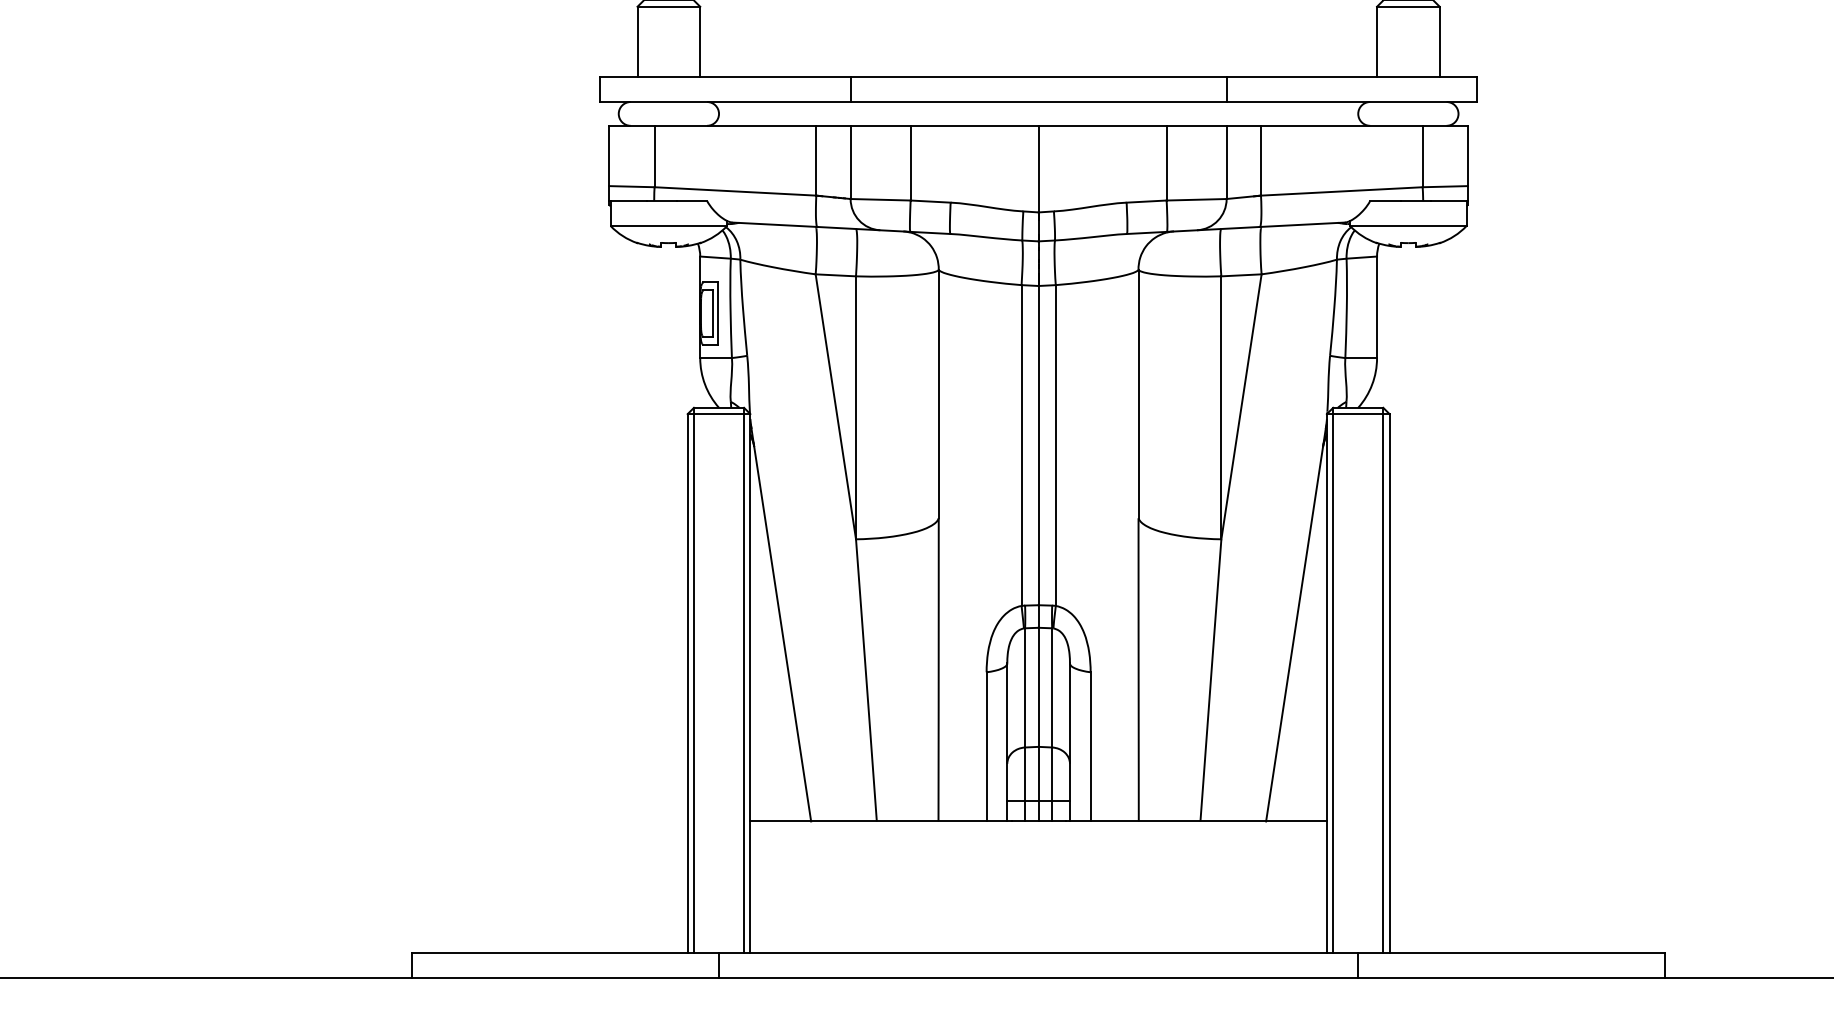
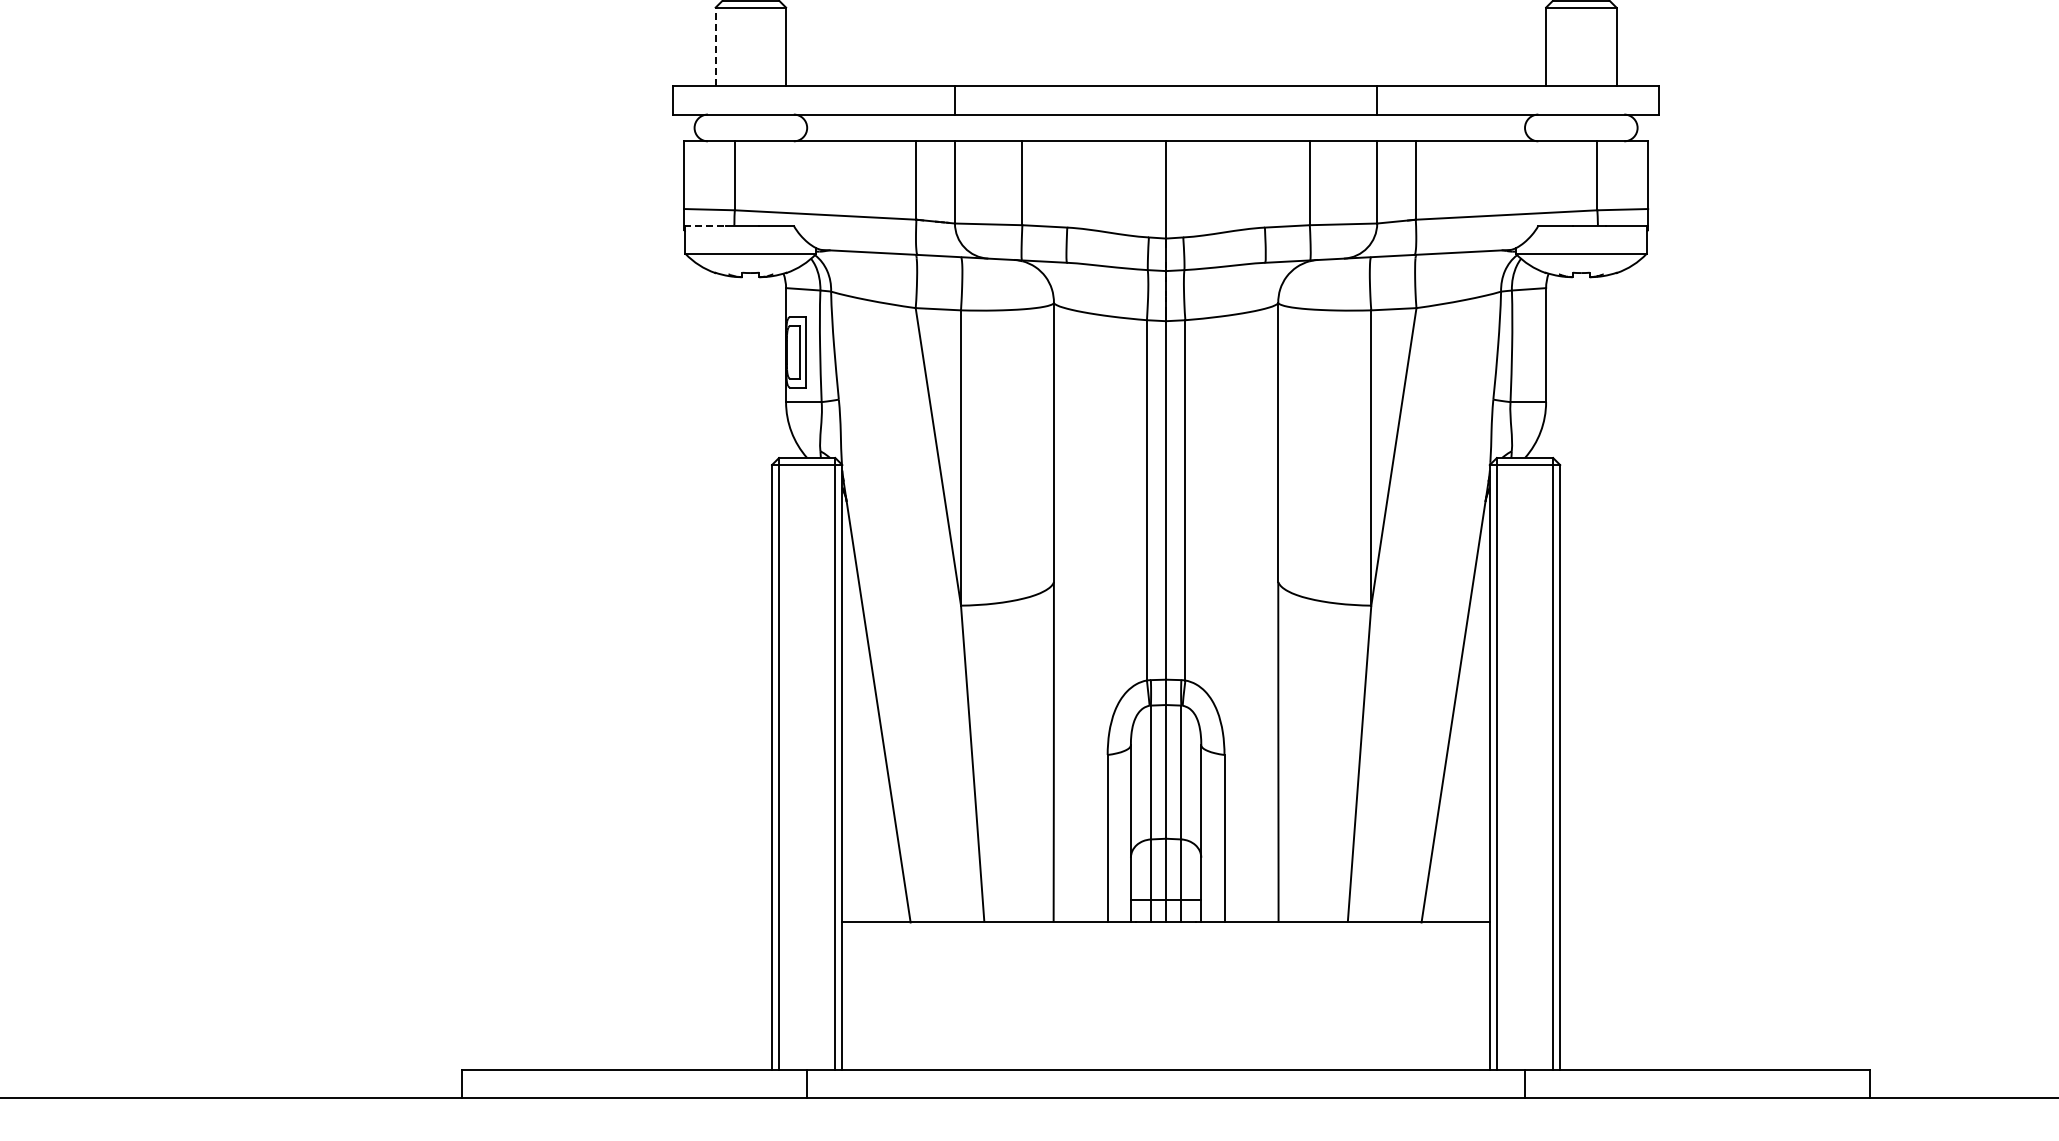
line: (637, 41) -> (715, 46), solid -> dashed
line: (628, 200) -> (705, 225), solid -> dashed

